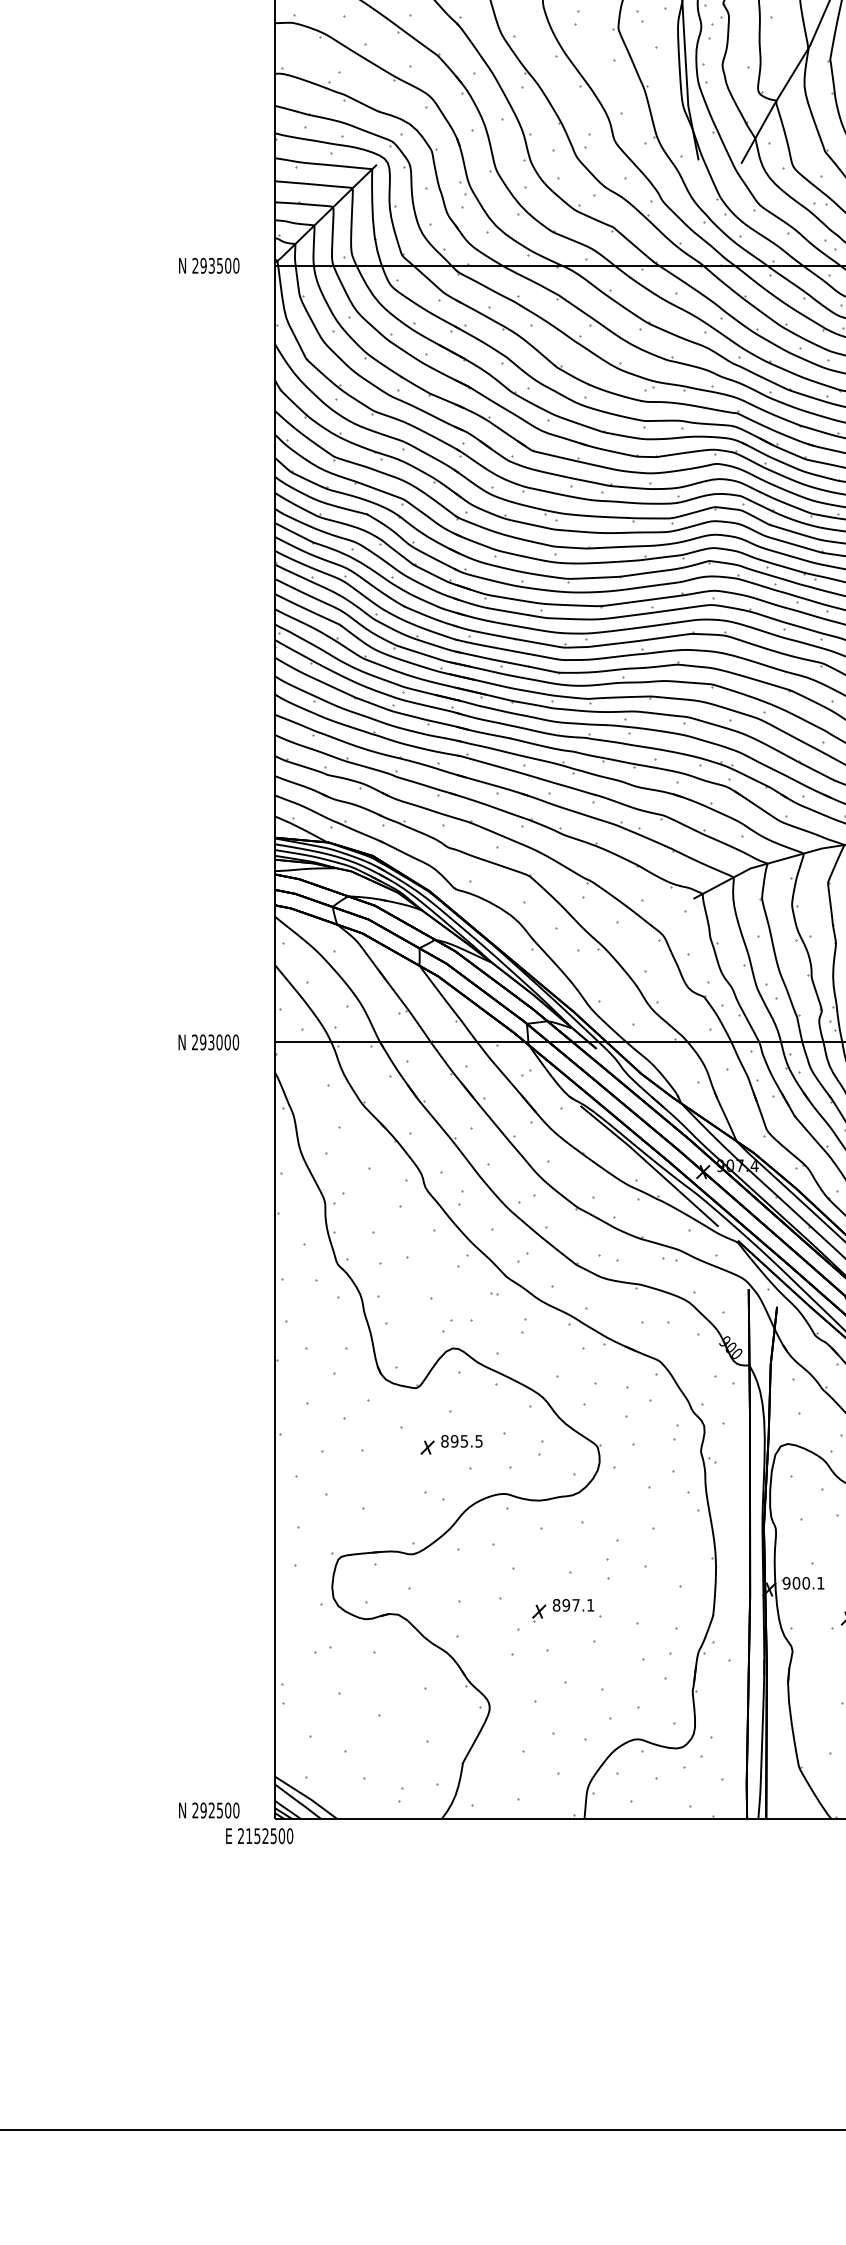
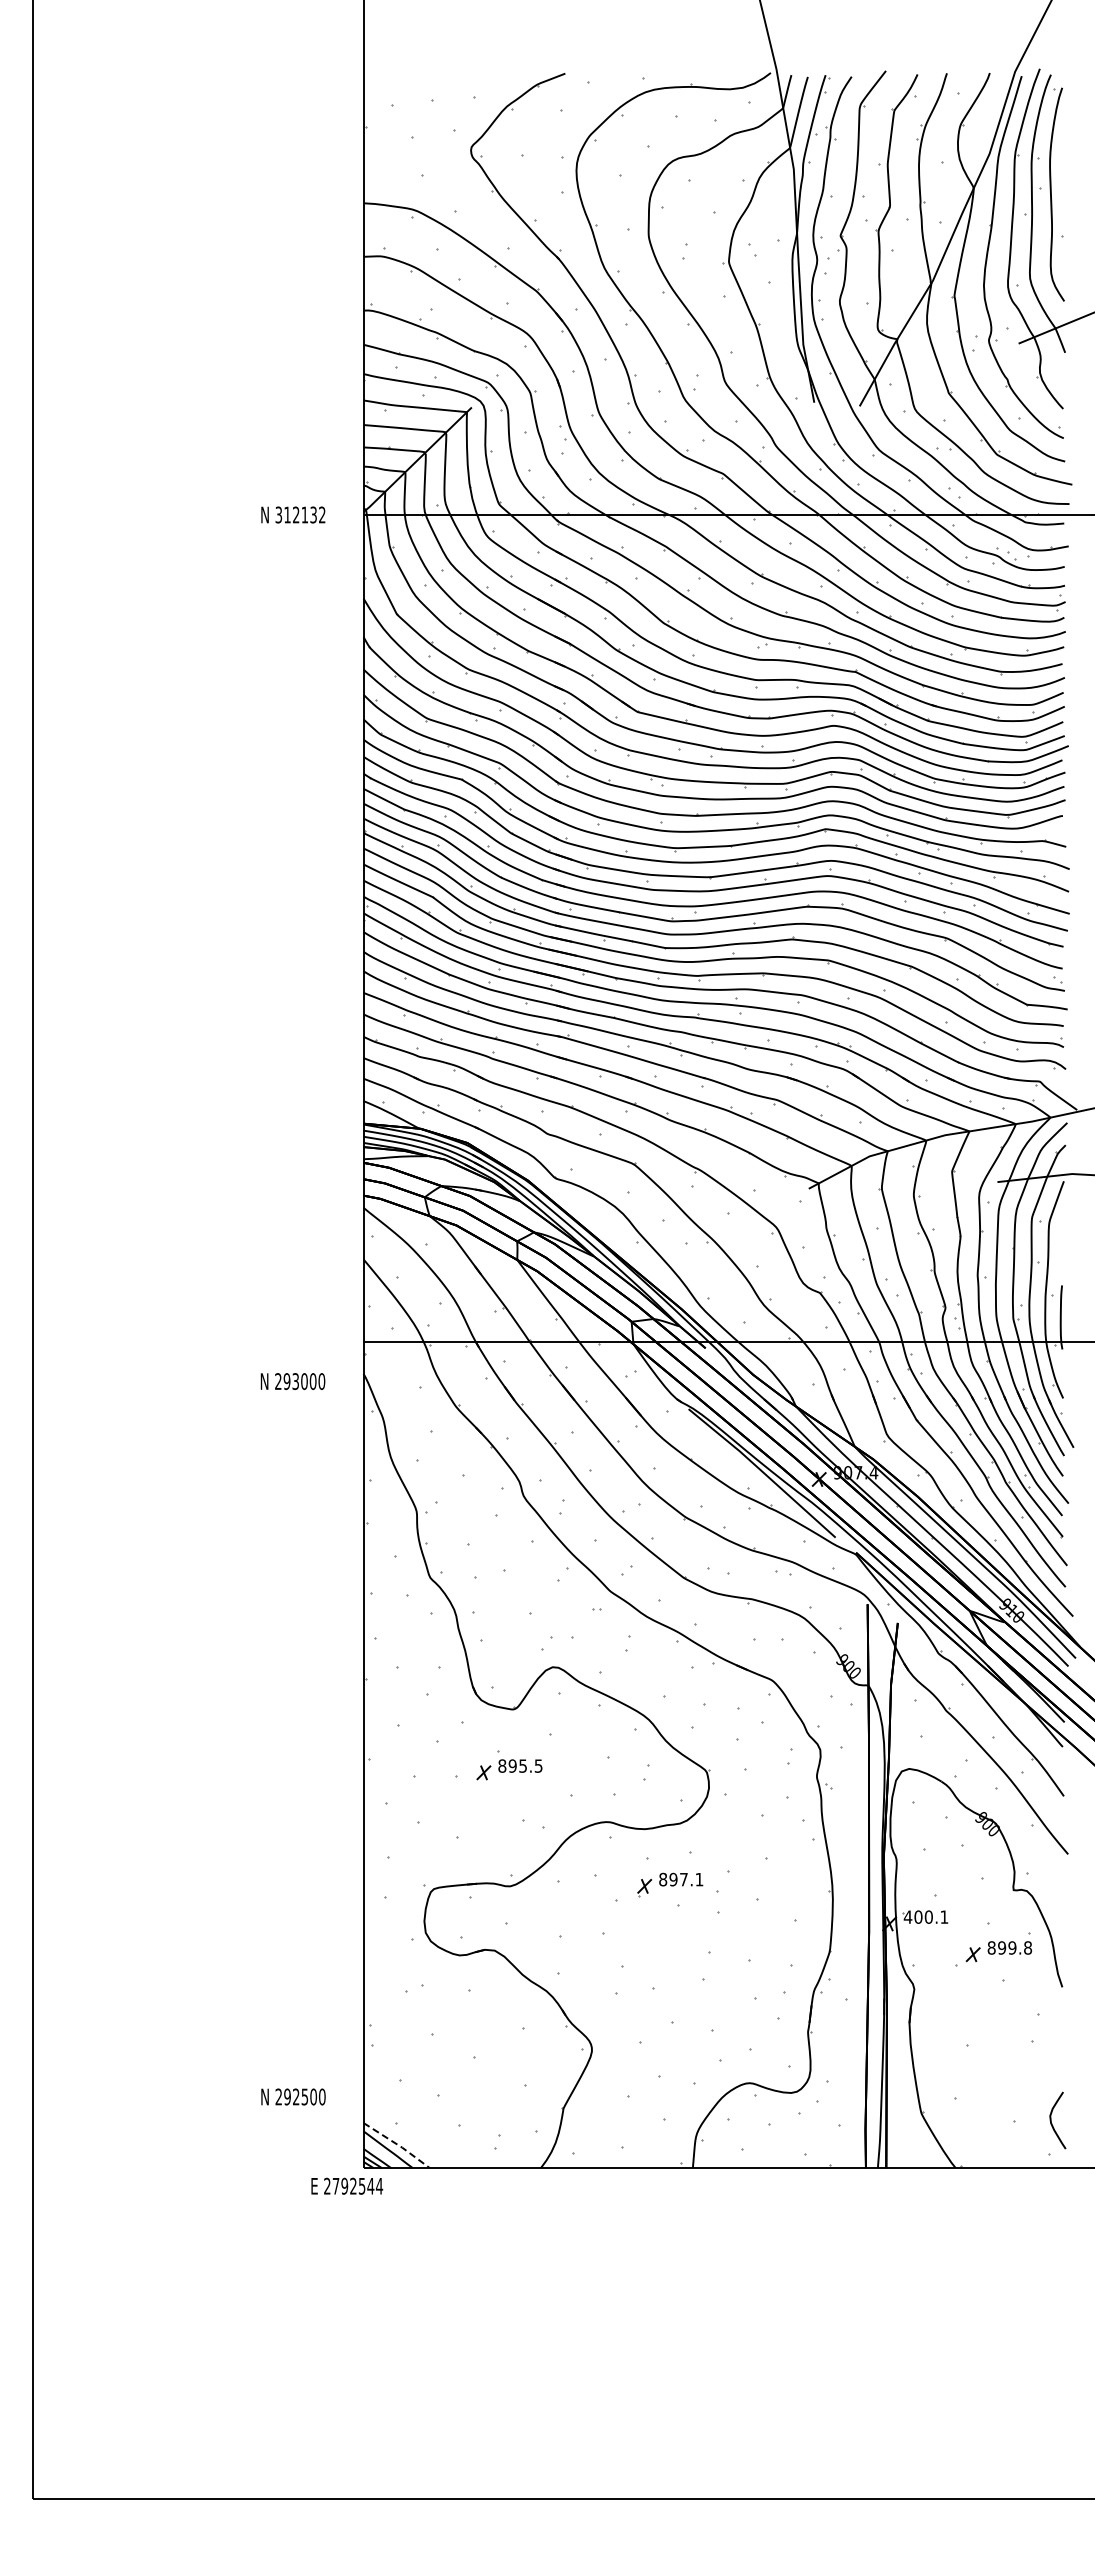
text: (215, 265) -> (300, 514), 293500 -> 312132
text: (208, 1042) -> (292, 1381), moved
part: (451, 1444) -> (509, 1769), moved
text: (786, 1582) -> (907, 1916), 900.1 -> 400.1
part: (563, 1609) -> (670, 1884), moved
line: (307, 1797) -> (398, 2145), solid -> dashed
text: (209, 1810) -> (293, 2096), moved
text: (269, 1835) -> (357, 2185), 2152500 -> 2792544

